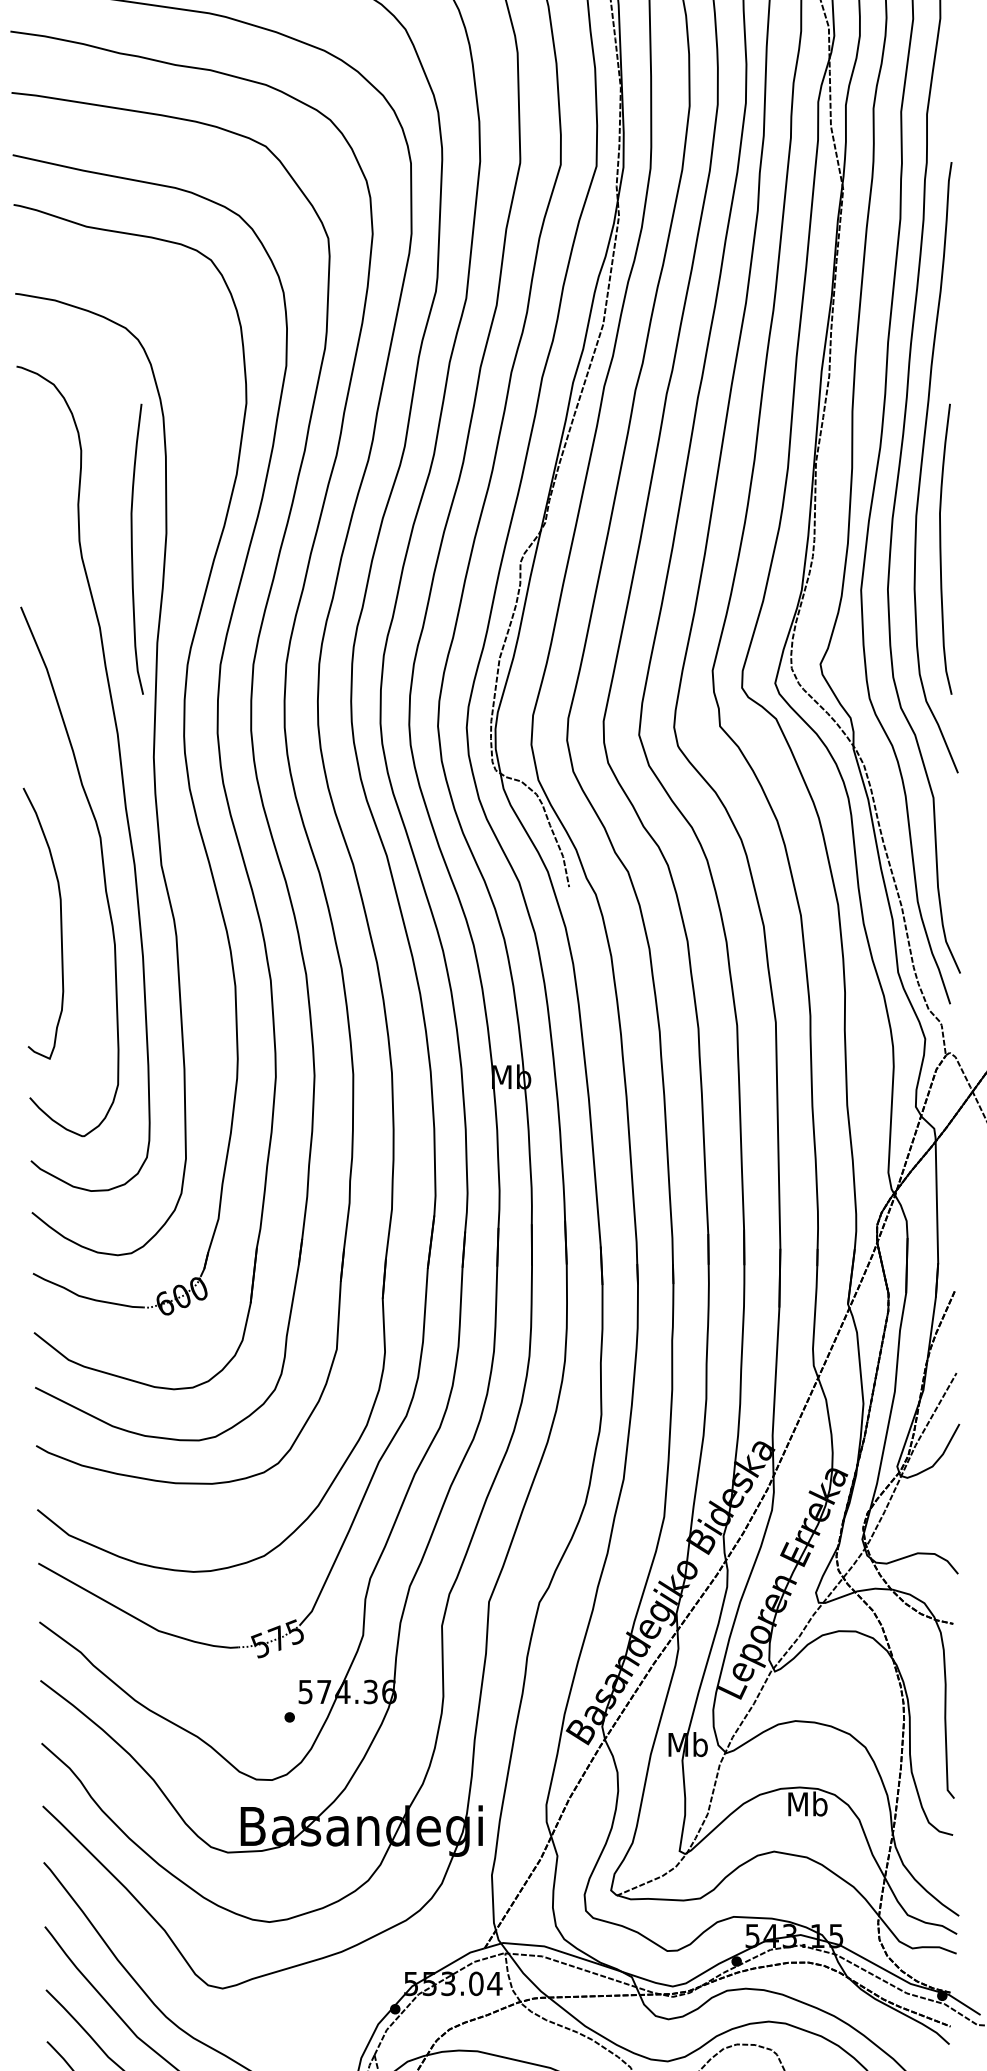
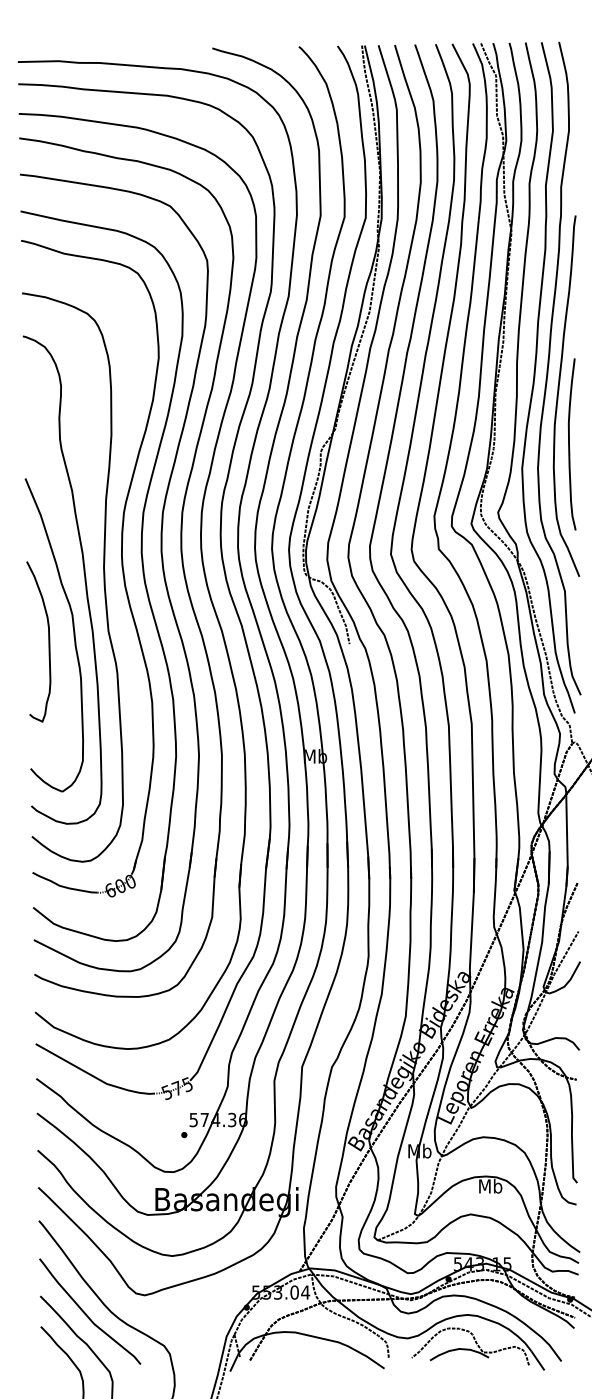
curve: (132, 549) -> (91, 444), removed
curve: (59, 923) -> (48, 641), moved

